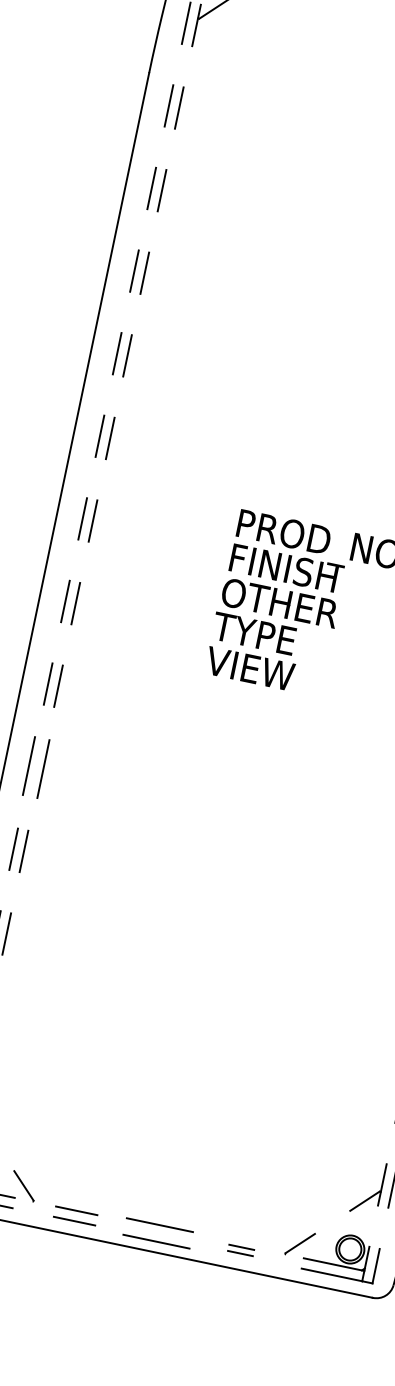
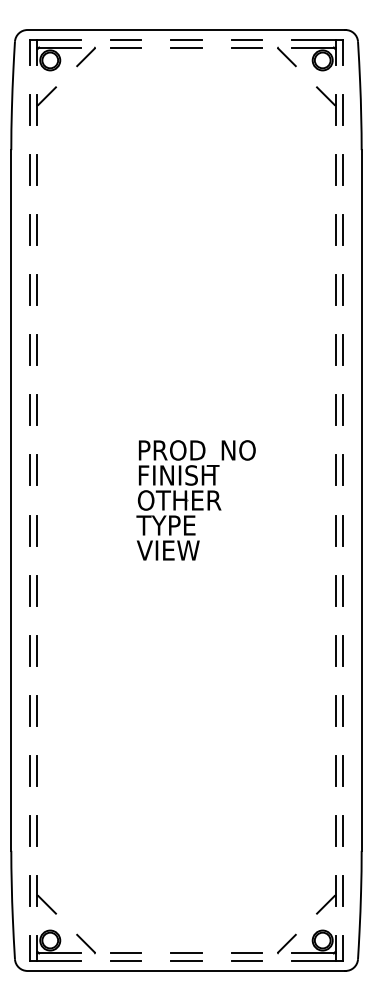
part: (35, 767) -> (33, 650), size x0.71
part: (158, 1232) -> (186, 956), size x0.62
part: (240, 1249) -> (246, 956), size x1.67

